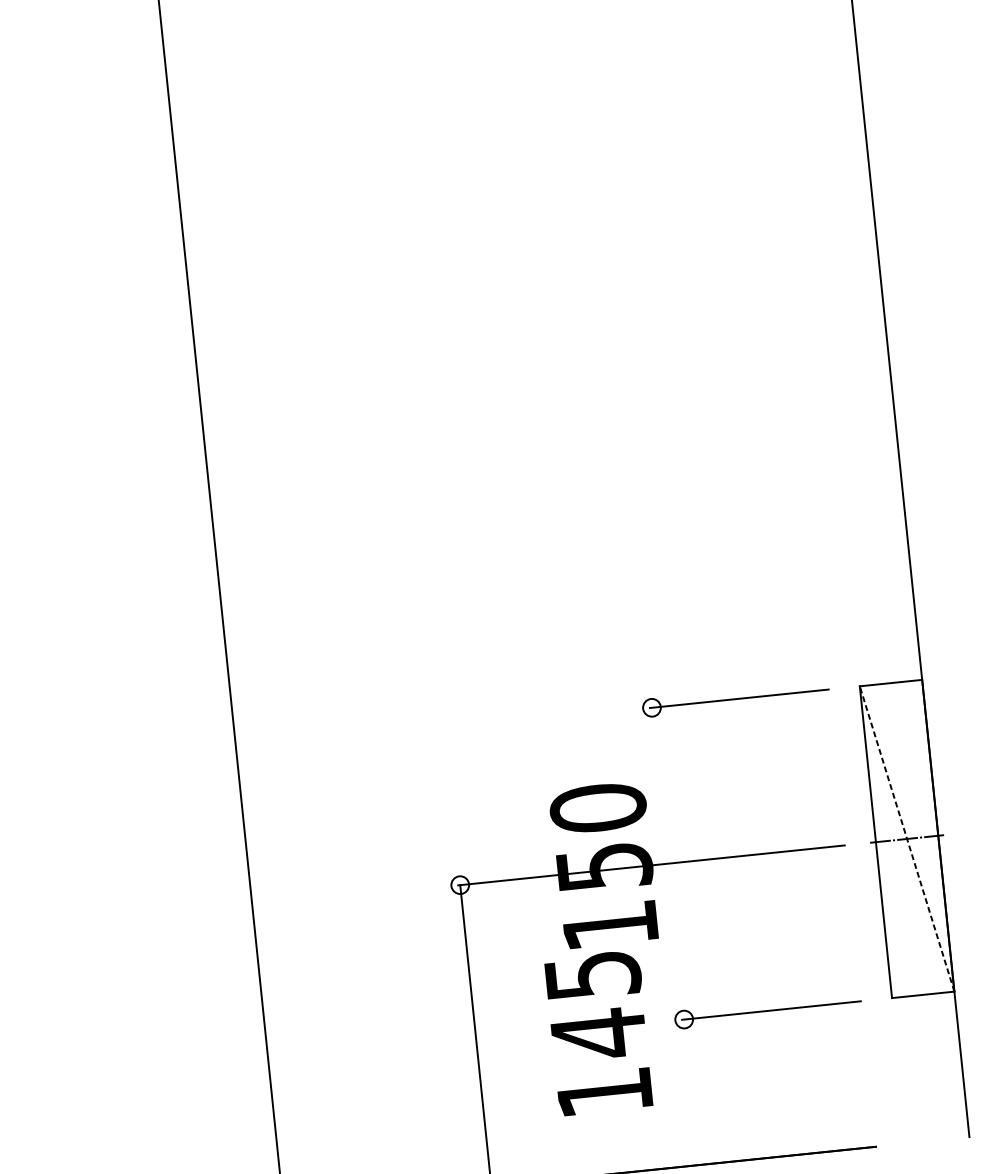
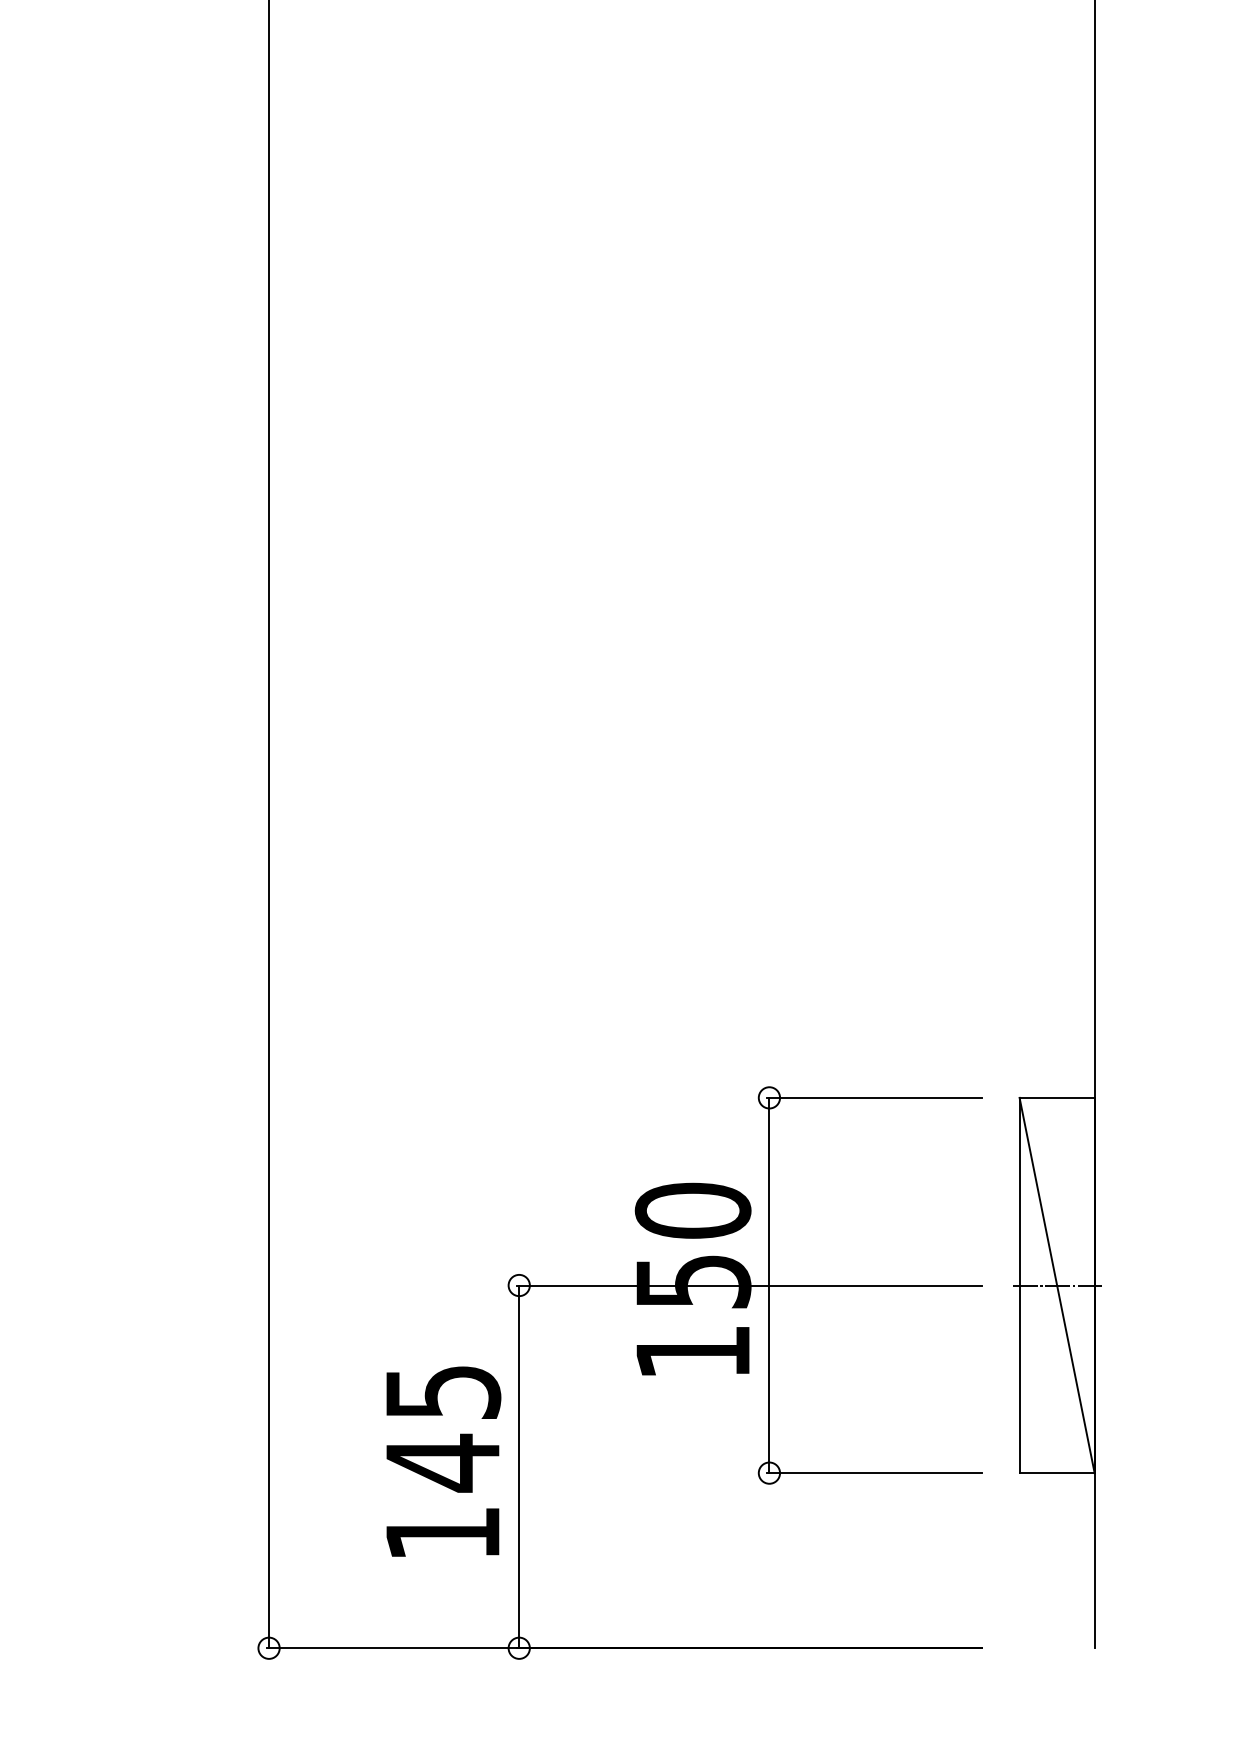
line: (907, 838) -> (1057, 1285), dashed -> solid
line: (668, 863) -> (769, 1285), added
text: (599, 1032) -> (443, 1461), moved

